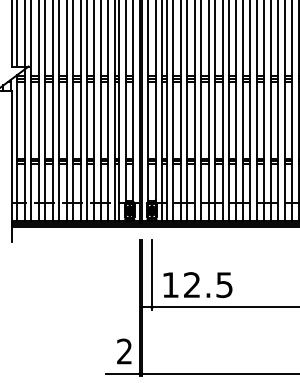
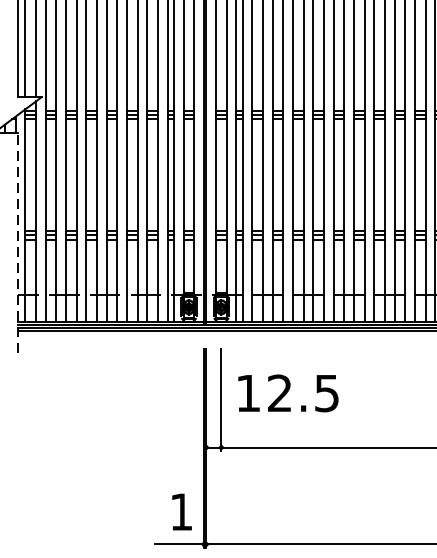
line: (12, 166) -> (18, 242), solid -> dashed
text: (197, 285) -> (287, 394), moved
text: (124, 351) -> (181, 511), 2 -> 1

